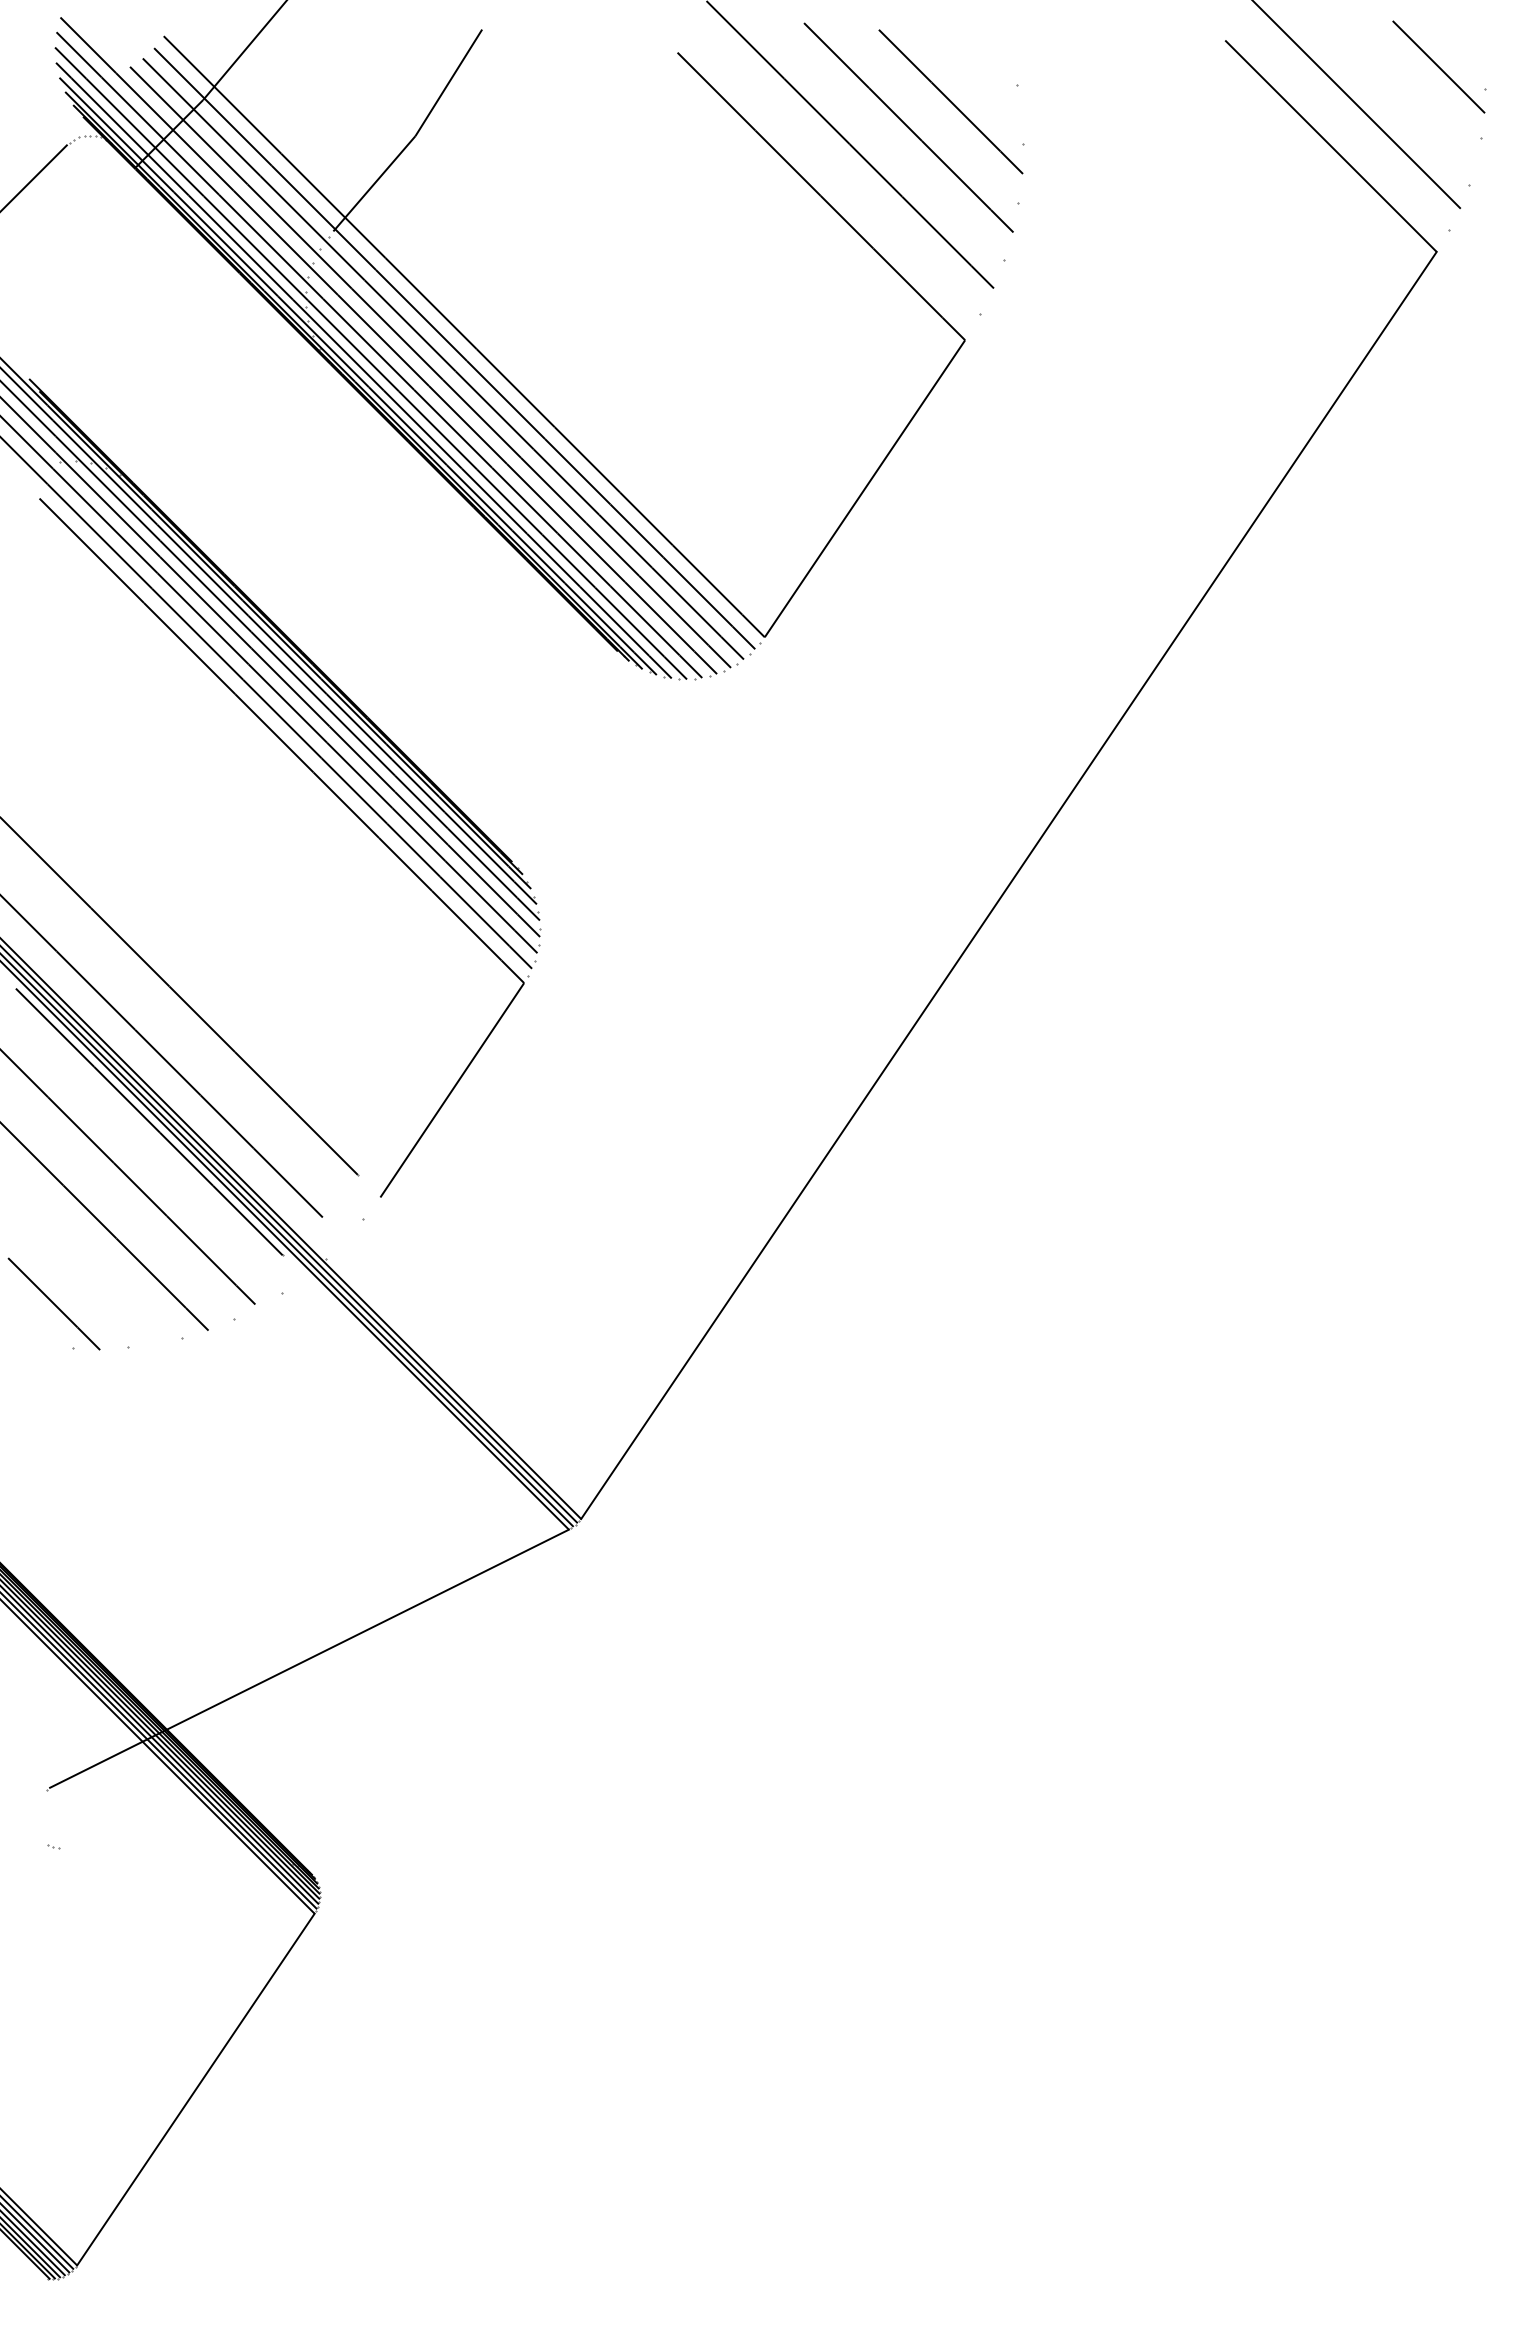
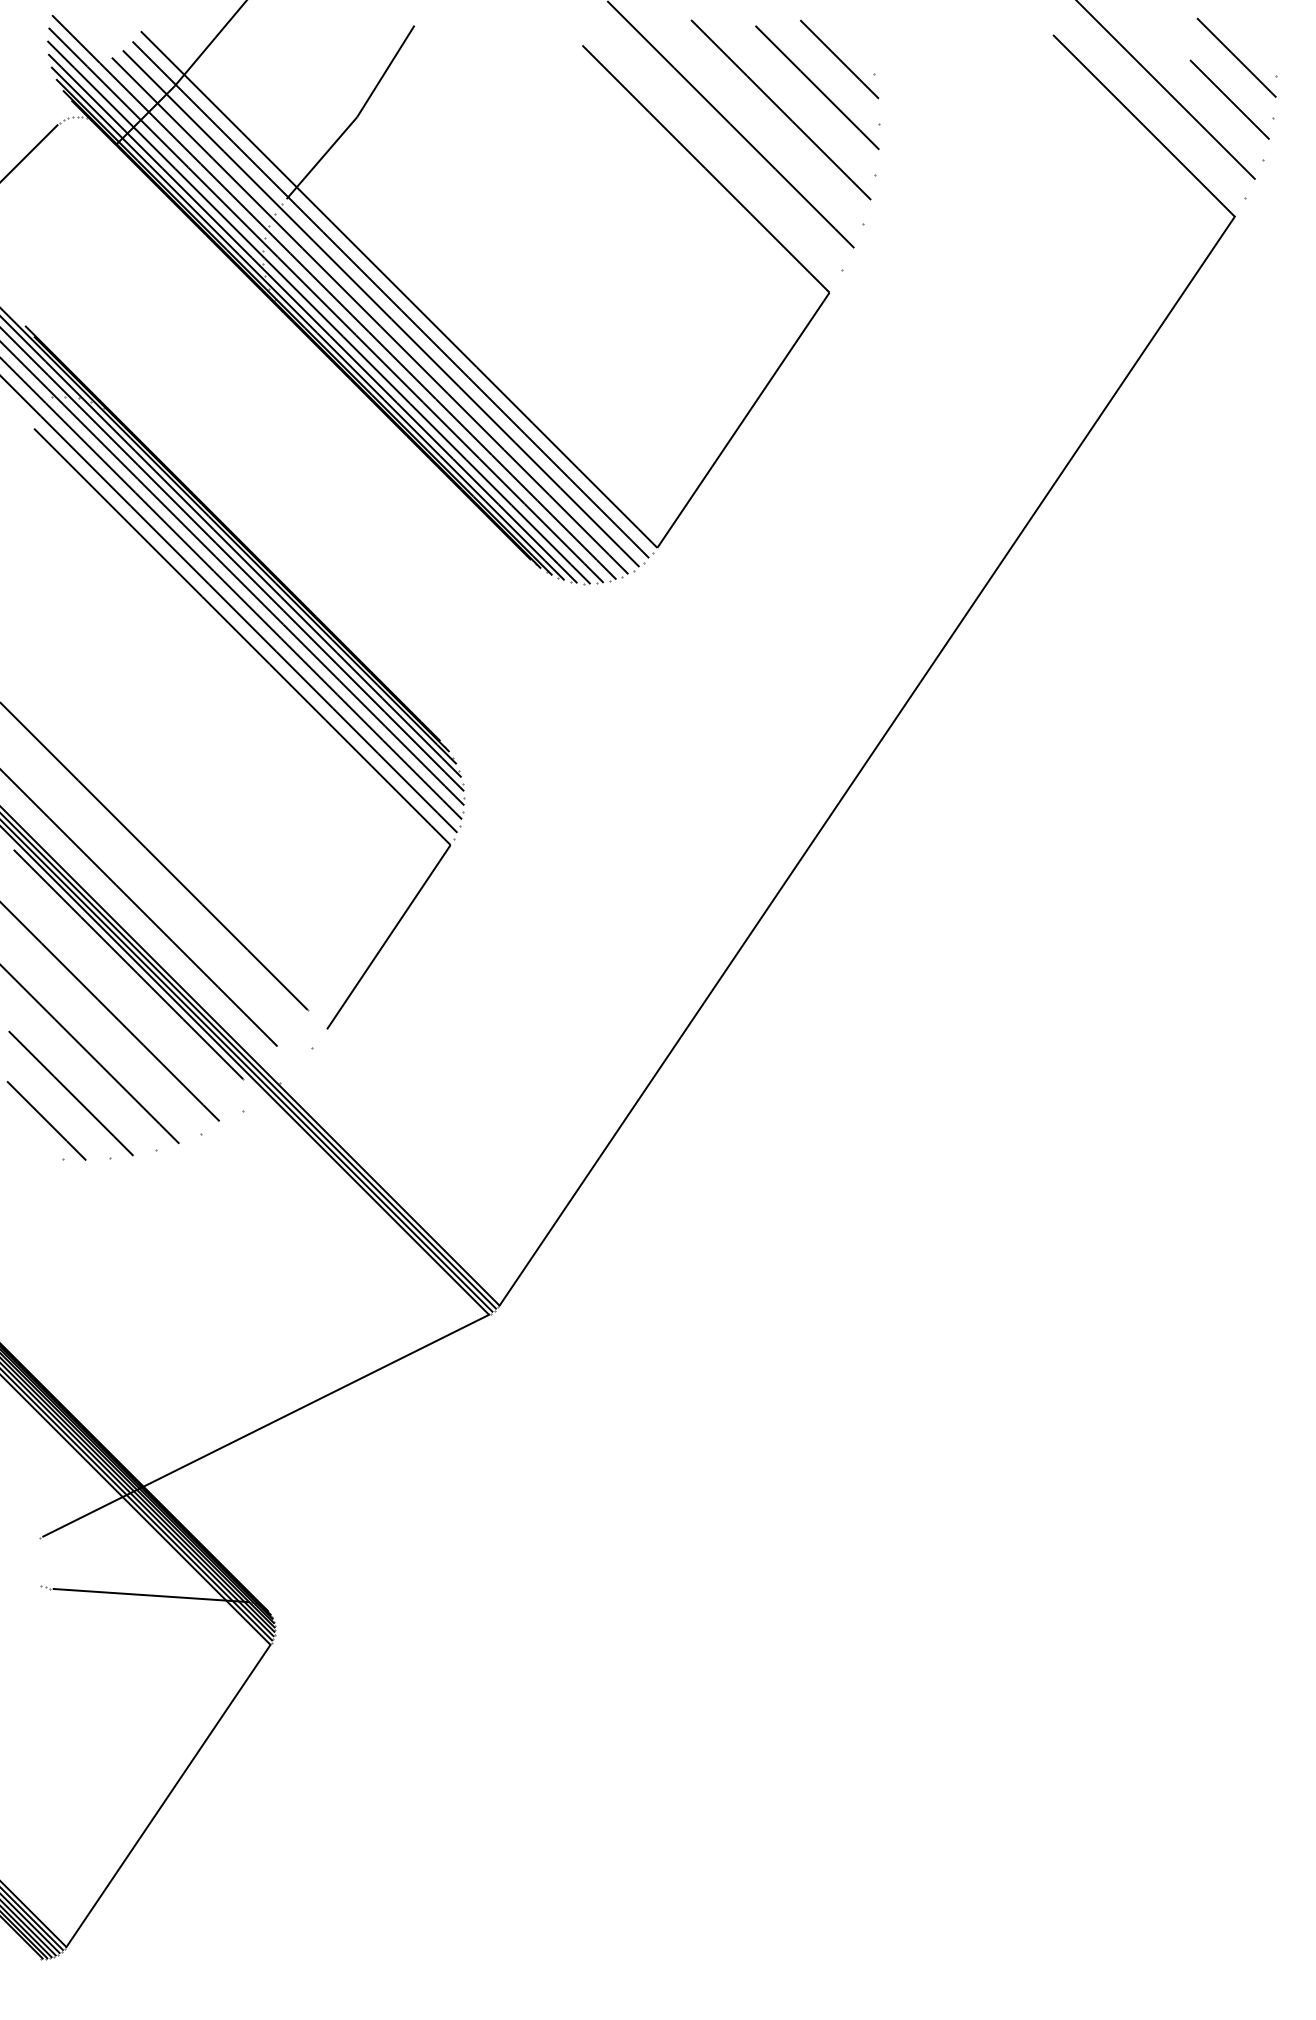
line: (976, 68) -> (839, 59), added
line: (1430, 115) -> (1229, 99), added
line: (82, 1272) -> (71, 1093), added
line: (175, 1856) -> (150, 1595), added

